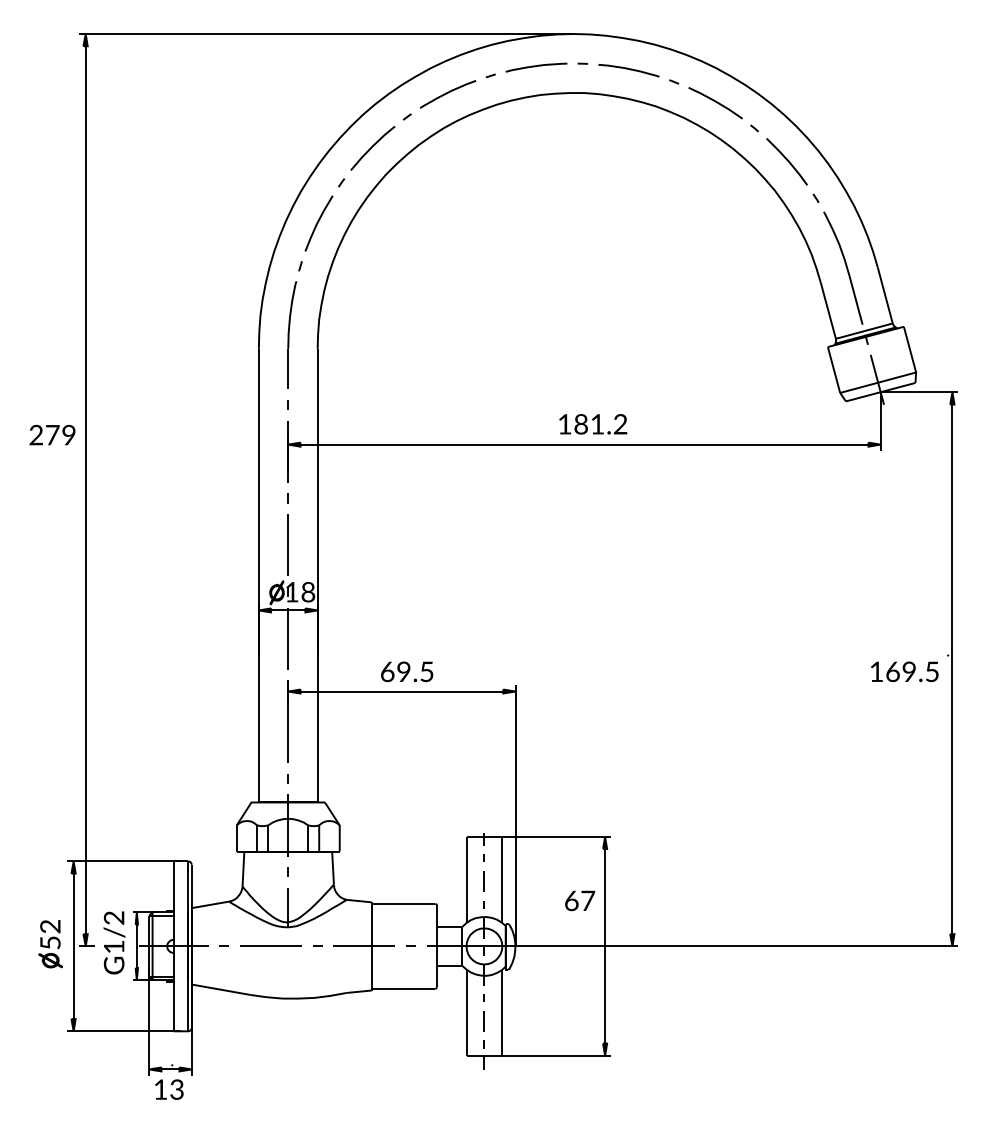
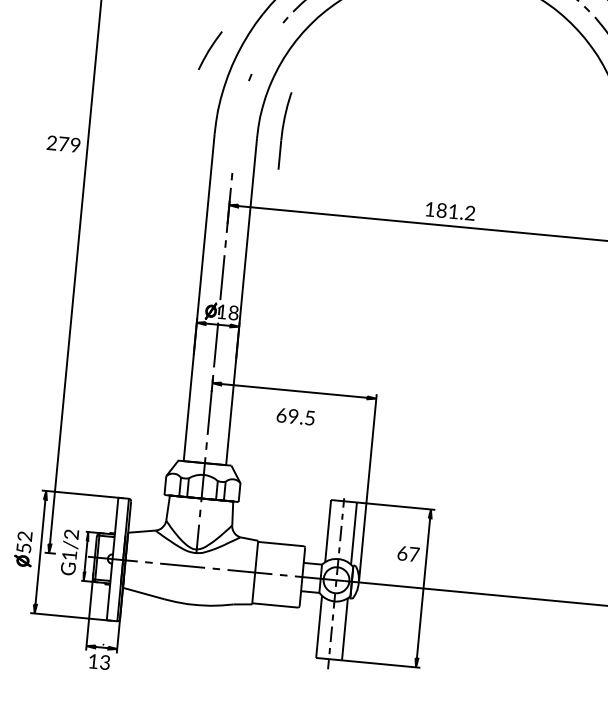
curve: (318, 223) -> (209, 50), moved
part: (292, 334) -> (285, 130), moved
text: (52, 434) -> (63, 143), moved
text: (407, 671) -> (296, 416), moved

